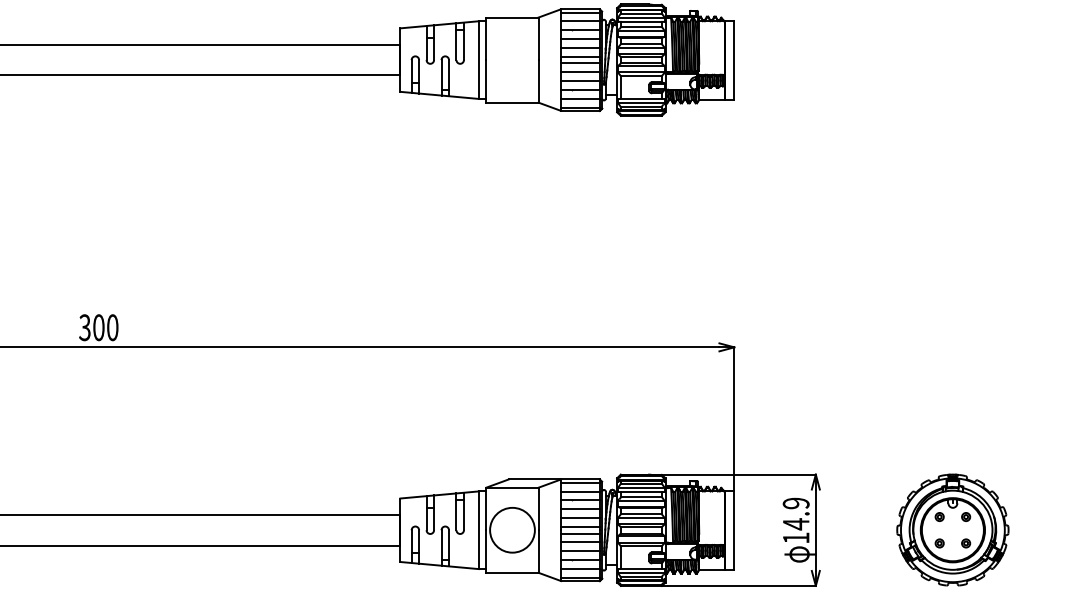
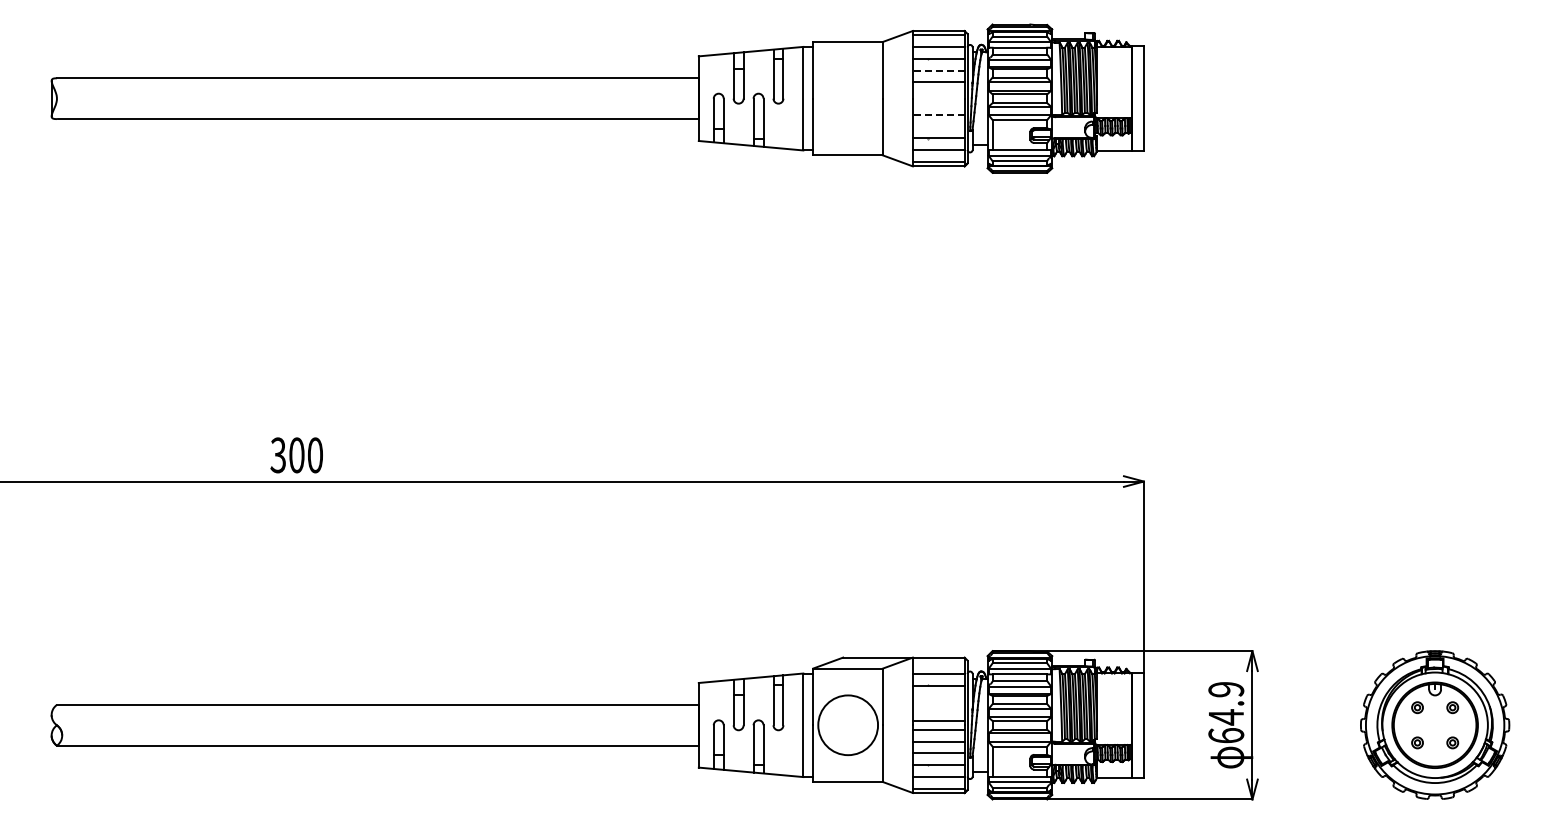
line: (580, 38) -> (938, 70), solid -> dashed
line: (580, 56) -> (938, 94), removed
line: (580, 63) -> (938, 103), removed
line: (580, 71) -> (938, 114), solid -> dashed
line: (580, 80) -> (938, 126), removed
line: (580, 483) -> (938, 662), removed
line: (580, 509) -> (938, 697), removed
line: (580, 518) -> (938, 709), removed
text: (796, 537) -> (1226, 735), 14.9 -> 64.9

